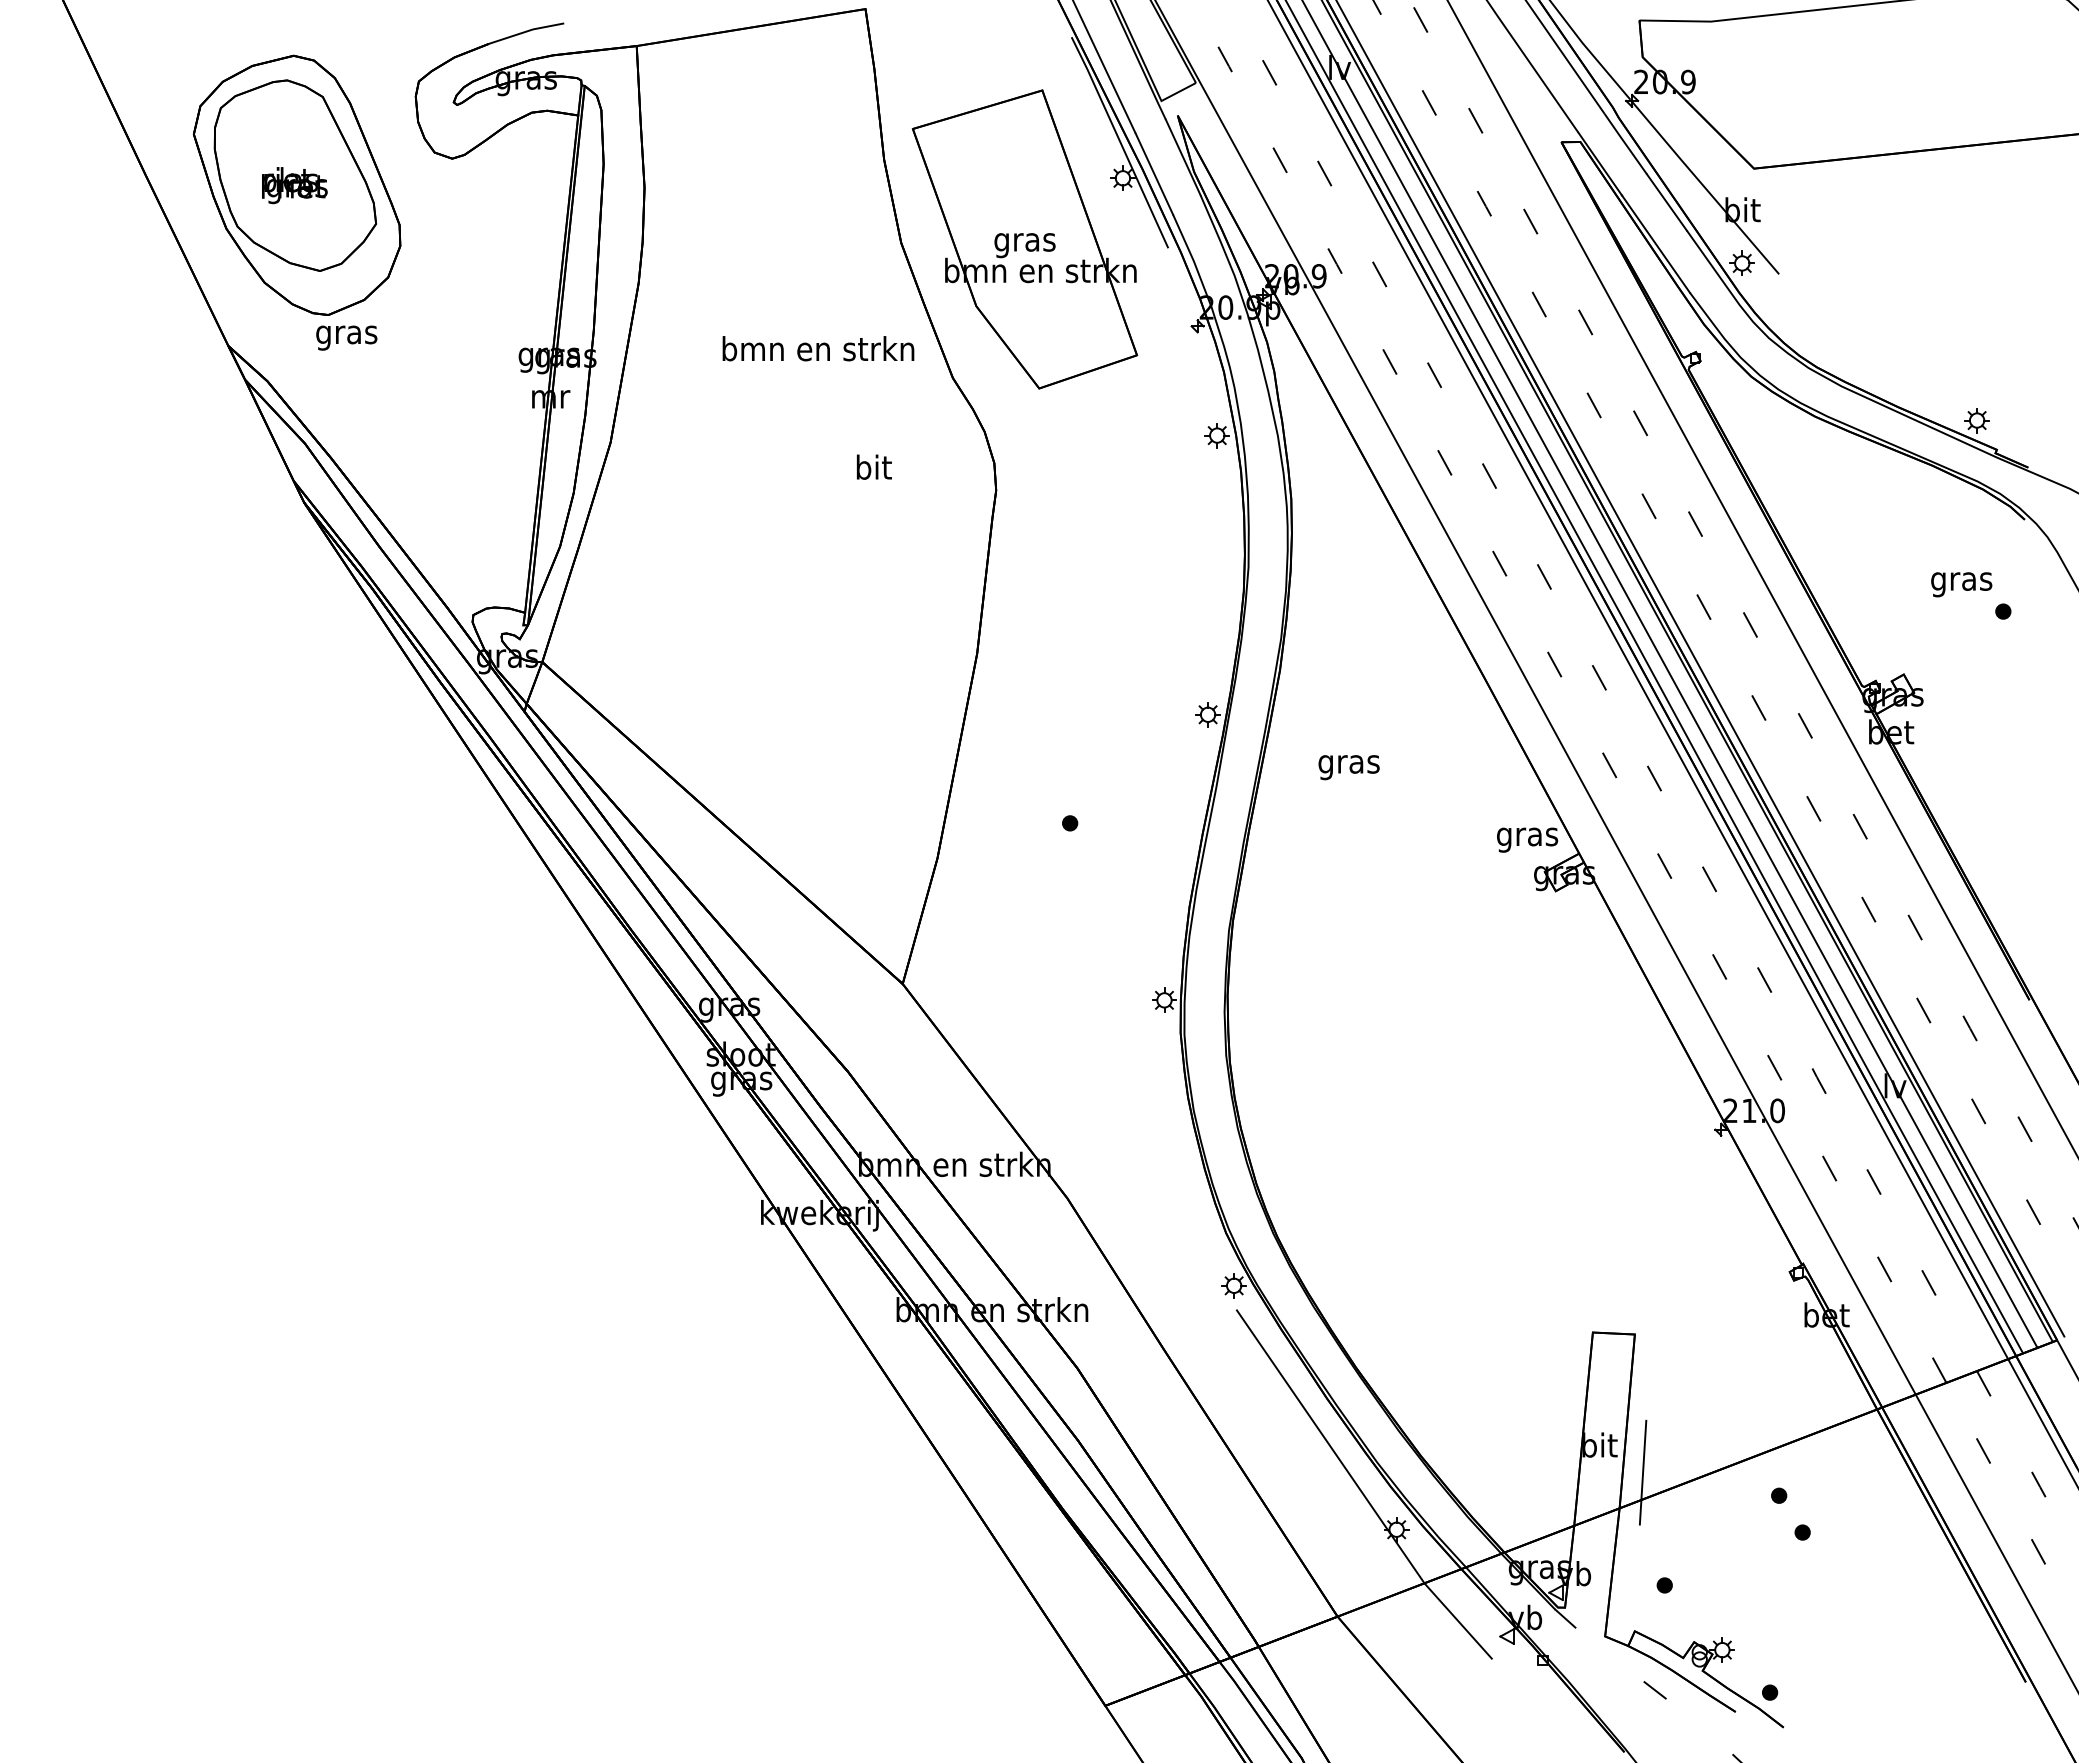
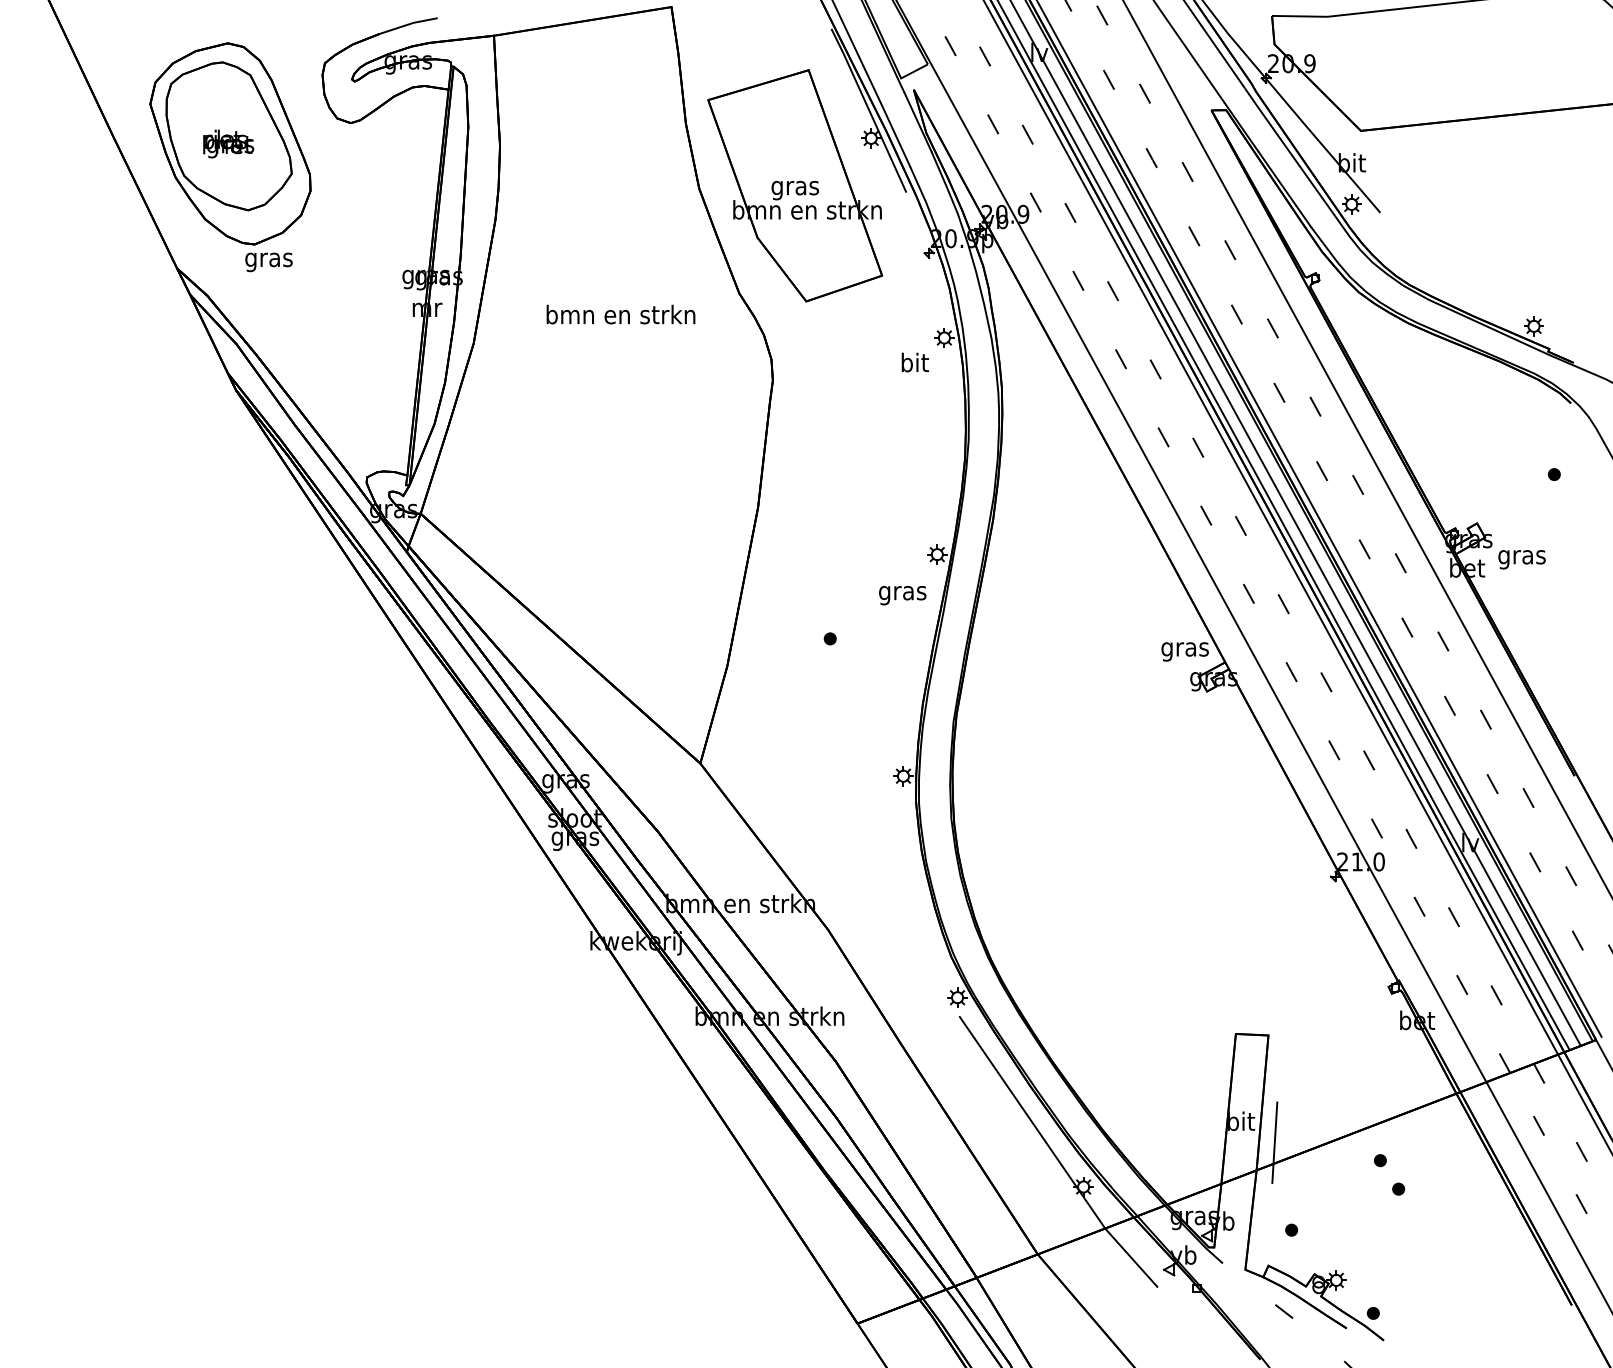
text: (817, 348) -> (620, 314), moved
text: (873, 467) -> (914, 362), moved
text: (1960, 584) -> (1521, 559), moved
text: (1348, 767) -> (902, 595), moved

